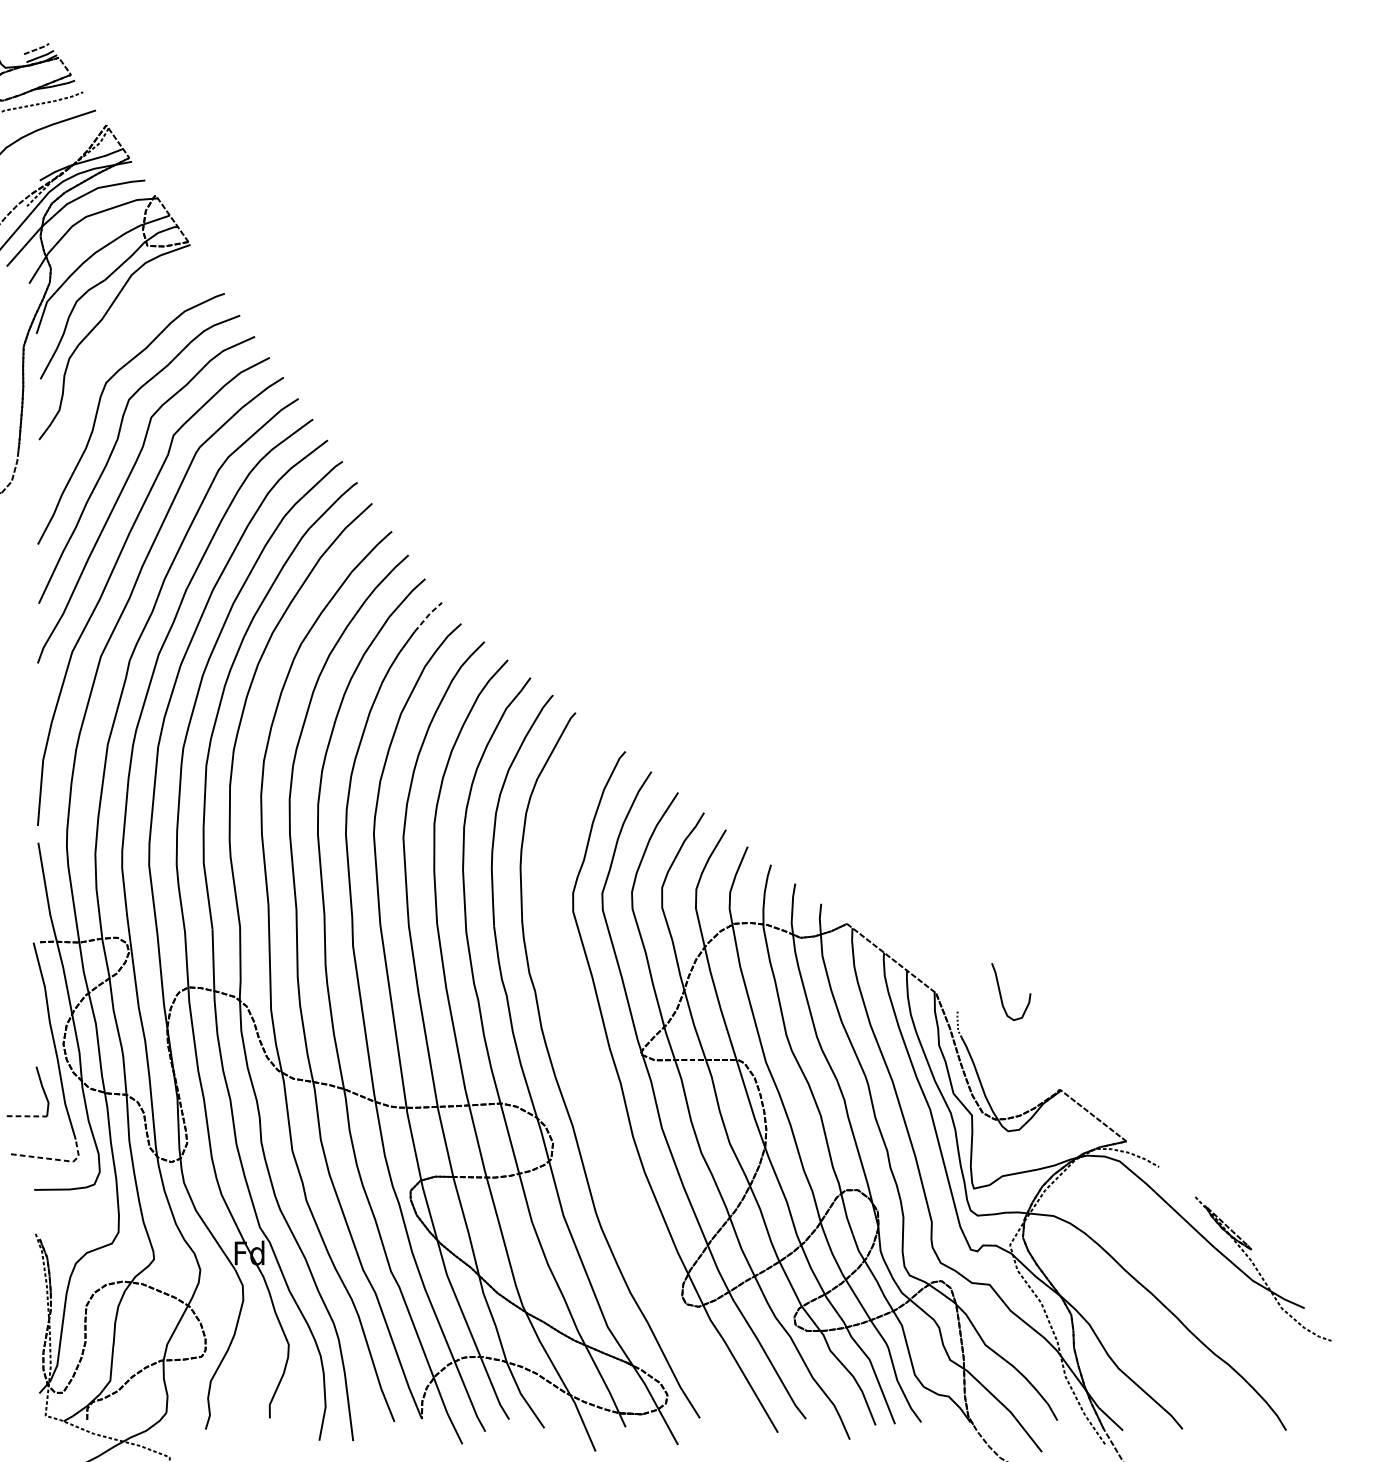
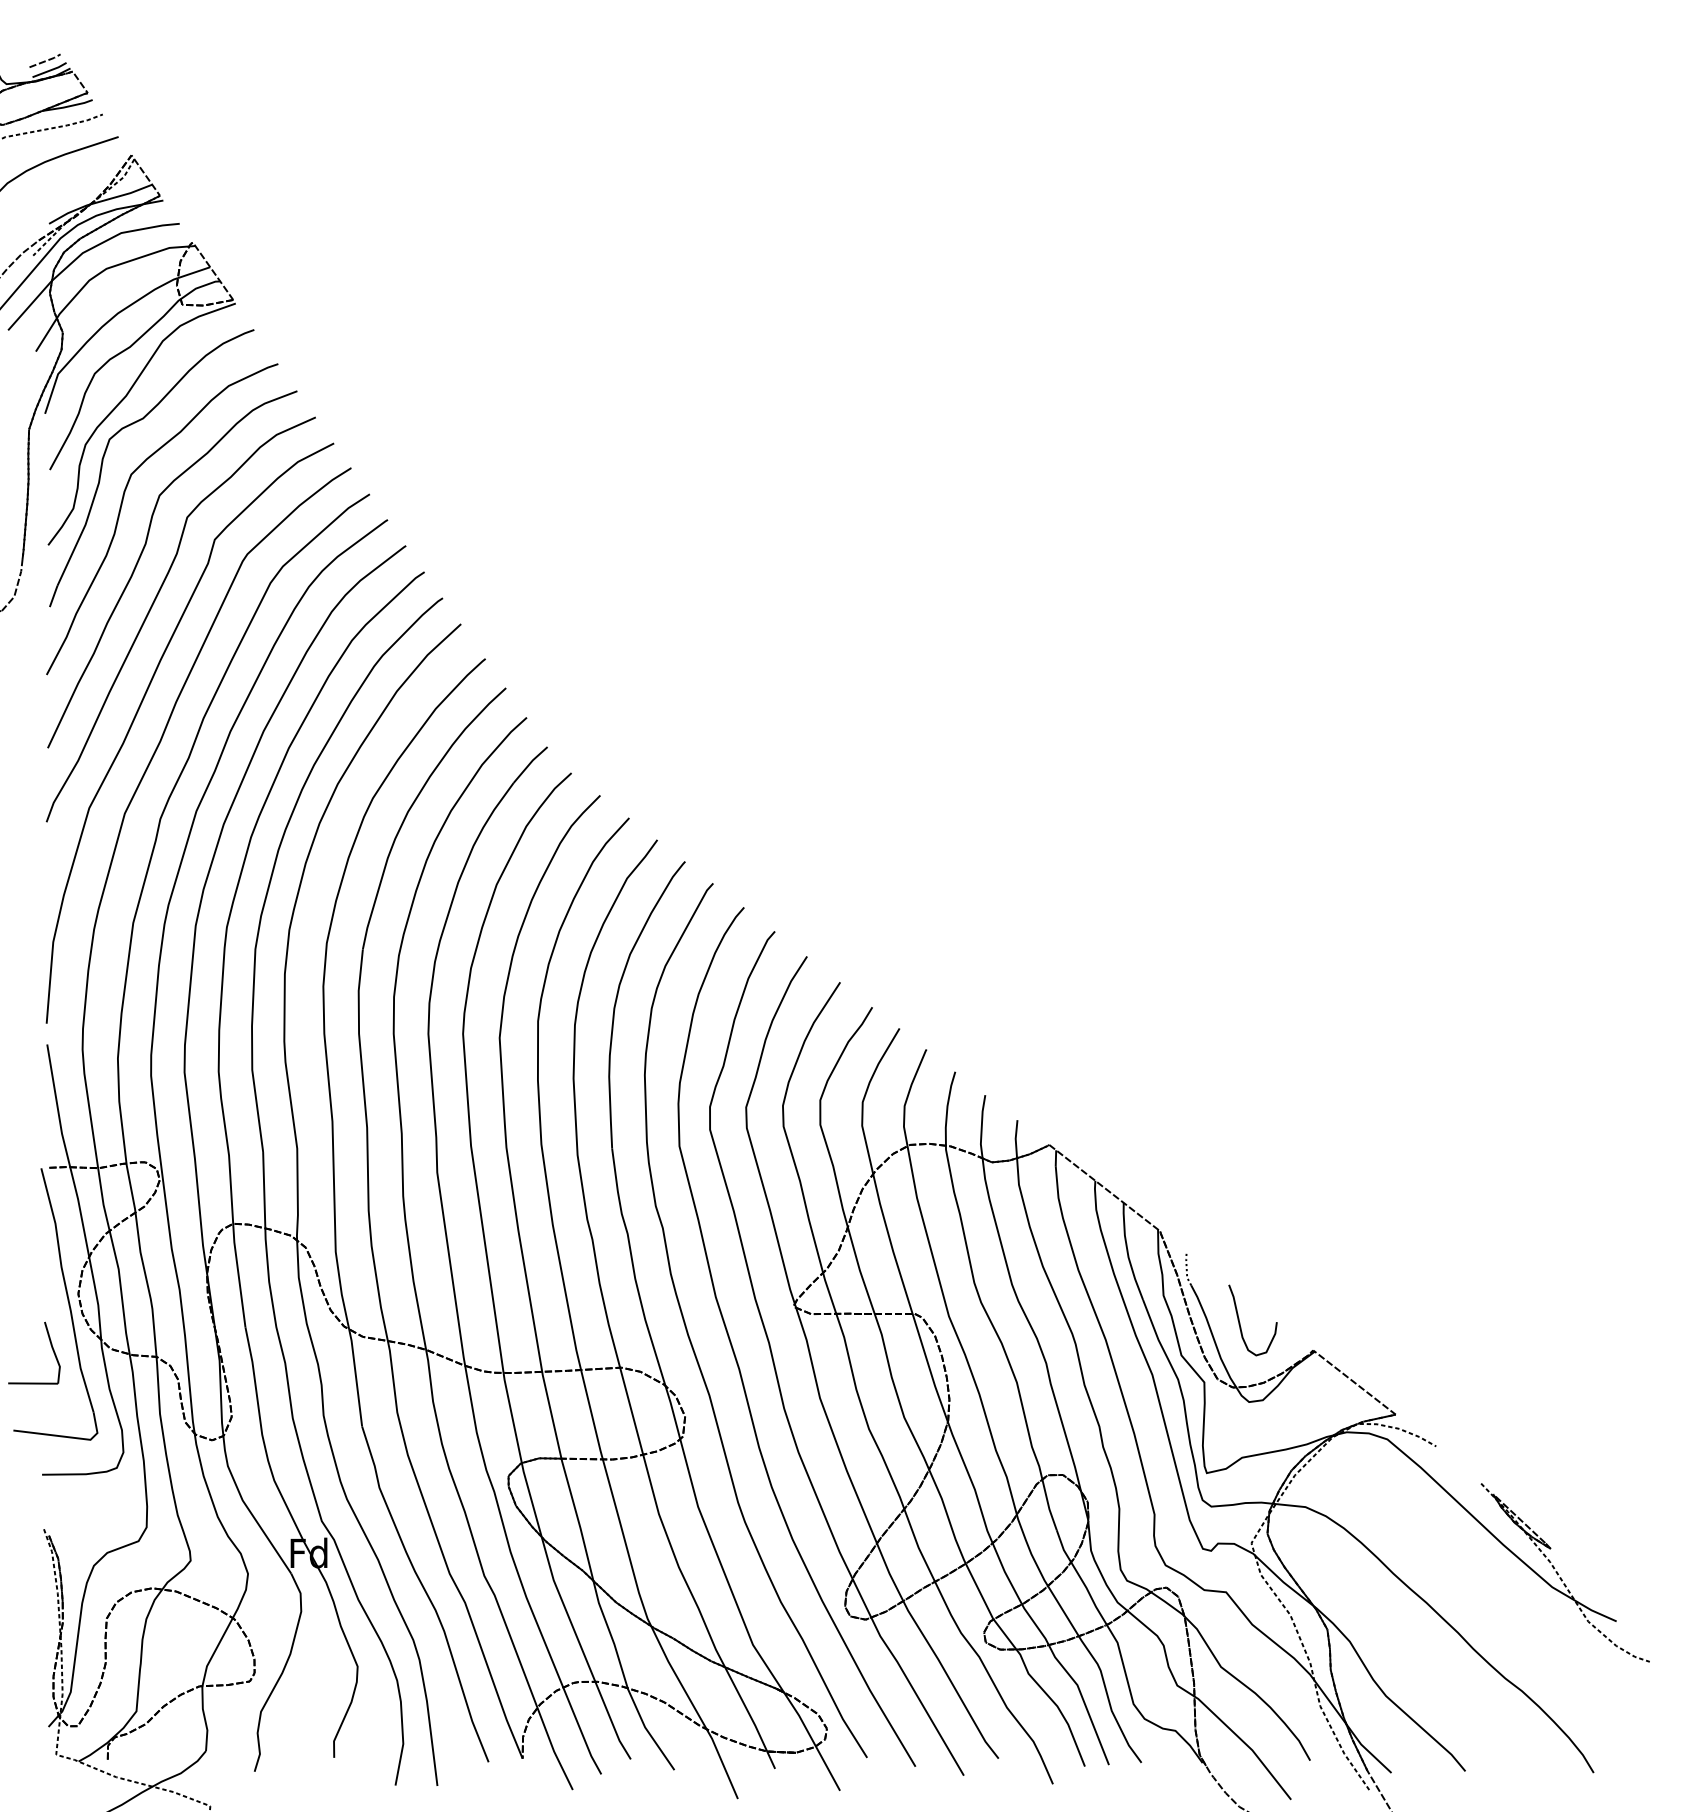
part: (104, 344) -> (129, 426), added
line: (428, 616) -> (530, 763), dashed -> solid
curve: (1001, 993) -> (1240, 1322), moved
curve: (594, 1094) -> (736, 1356), added
line: (27, 1116) -> (33, 1383), dashed -> solid
line: (55, 1159) -> (68, 1437), dashed -> solid

